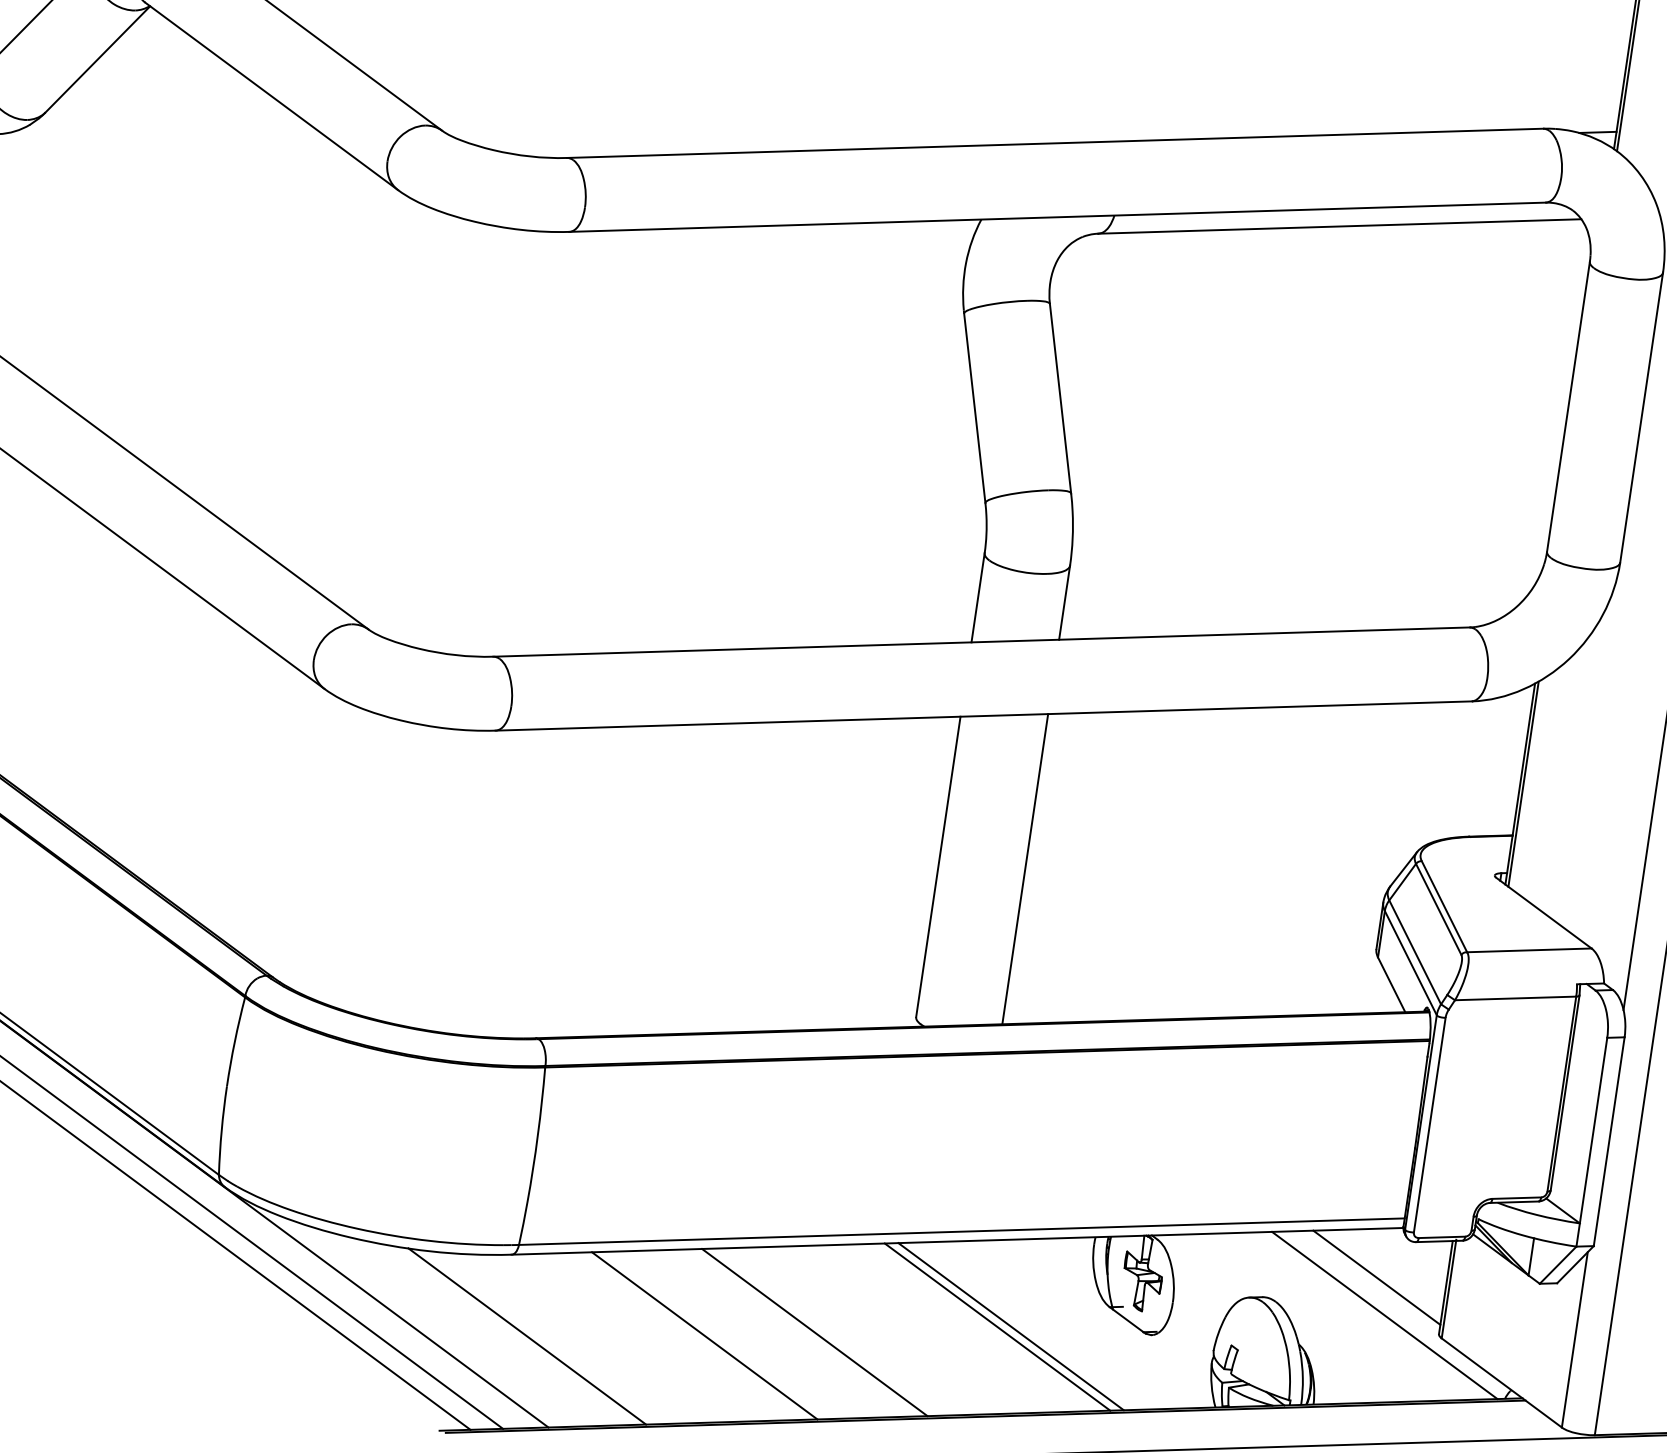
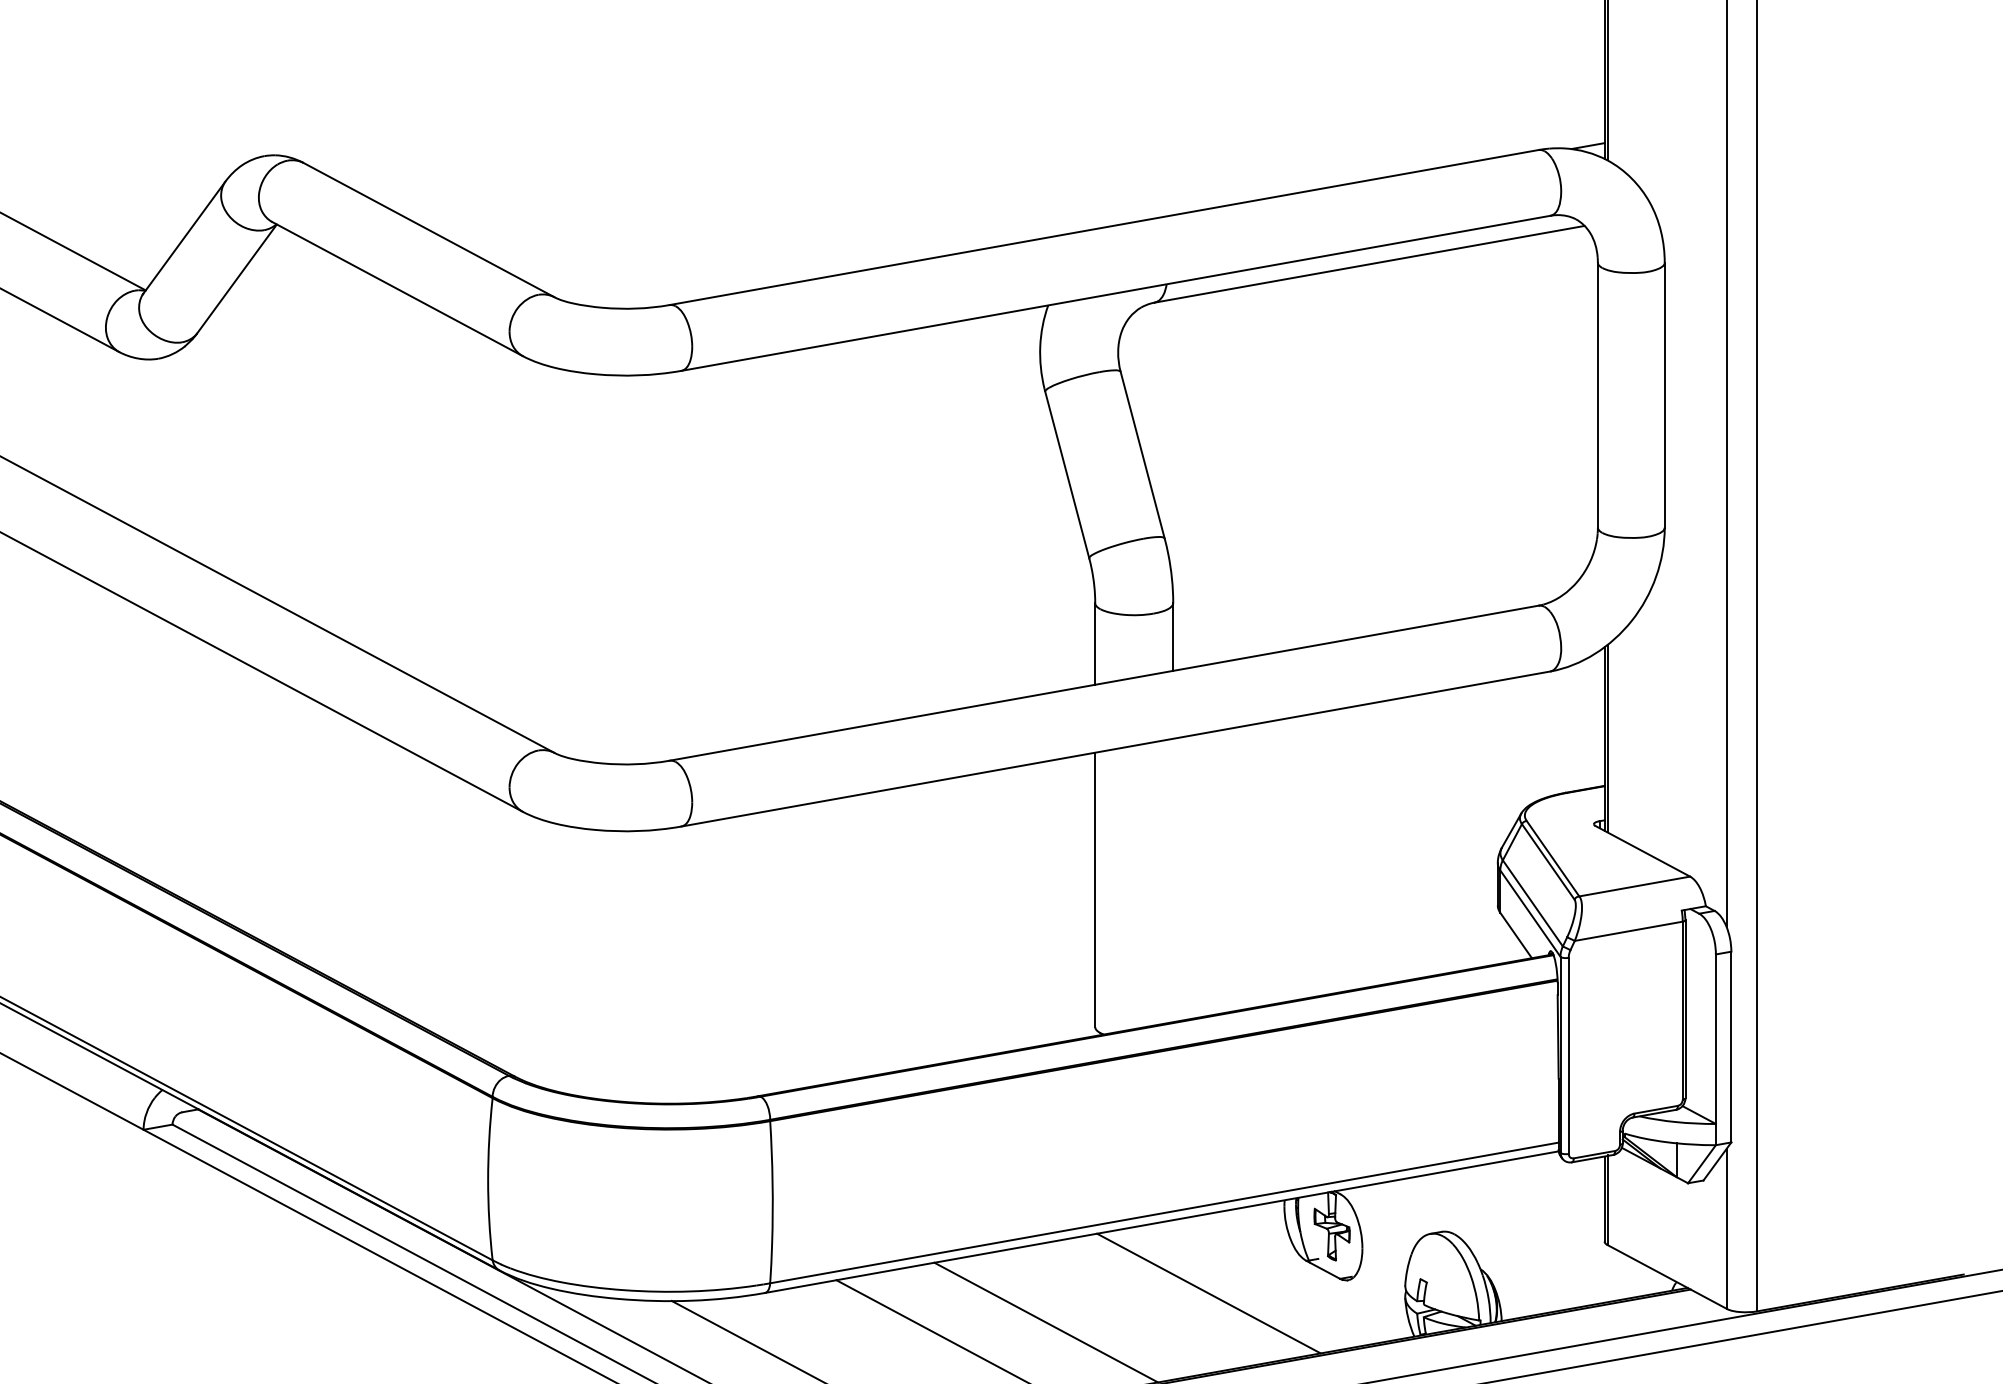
line: (1025, 869) -> (1173, 880), removed
line: (1376, 1277) -> (1541, 1199), removed
line: (1384, 1314) -> (1553, 1231), removed
line: (1010, 1326) -> (1220, 1291), removed

